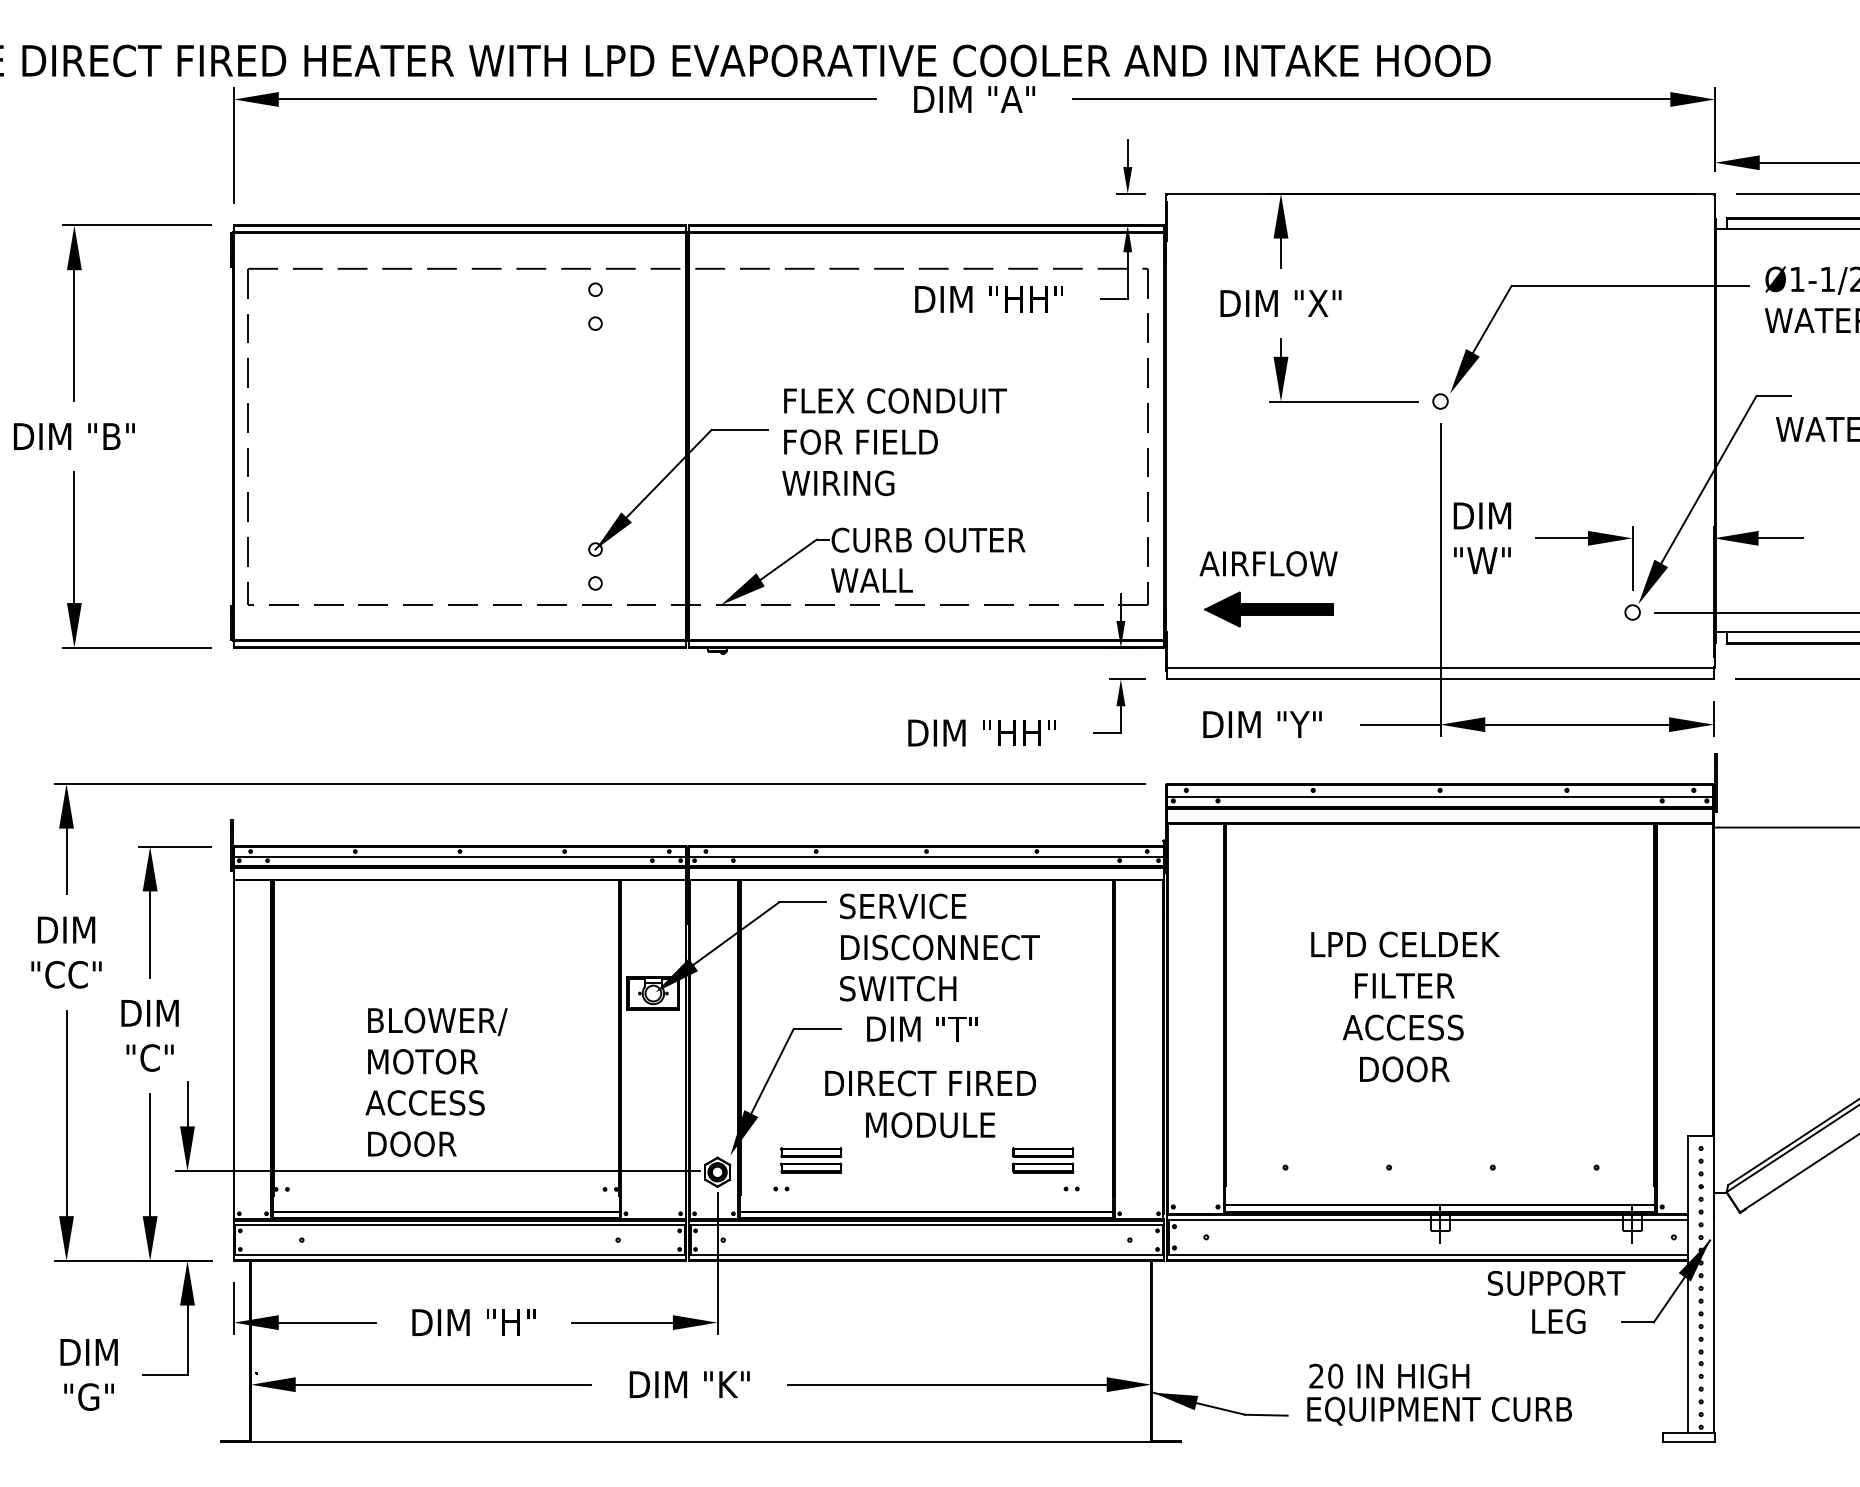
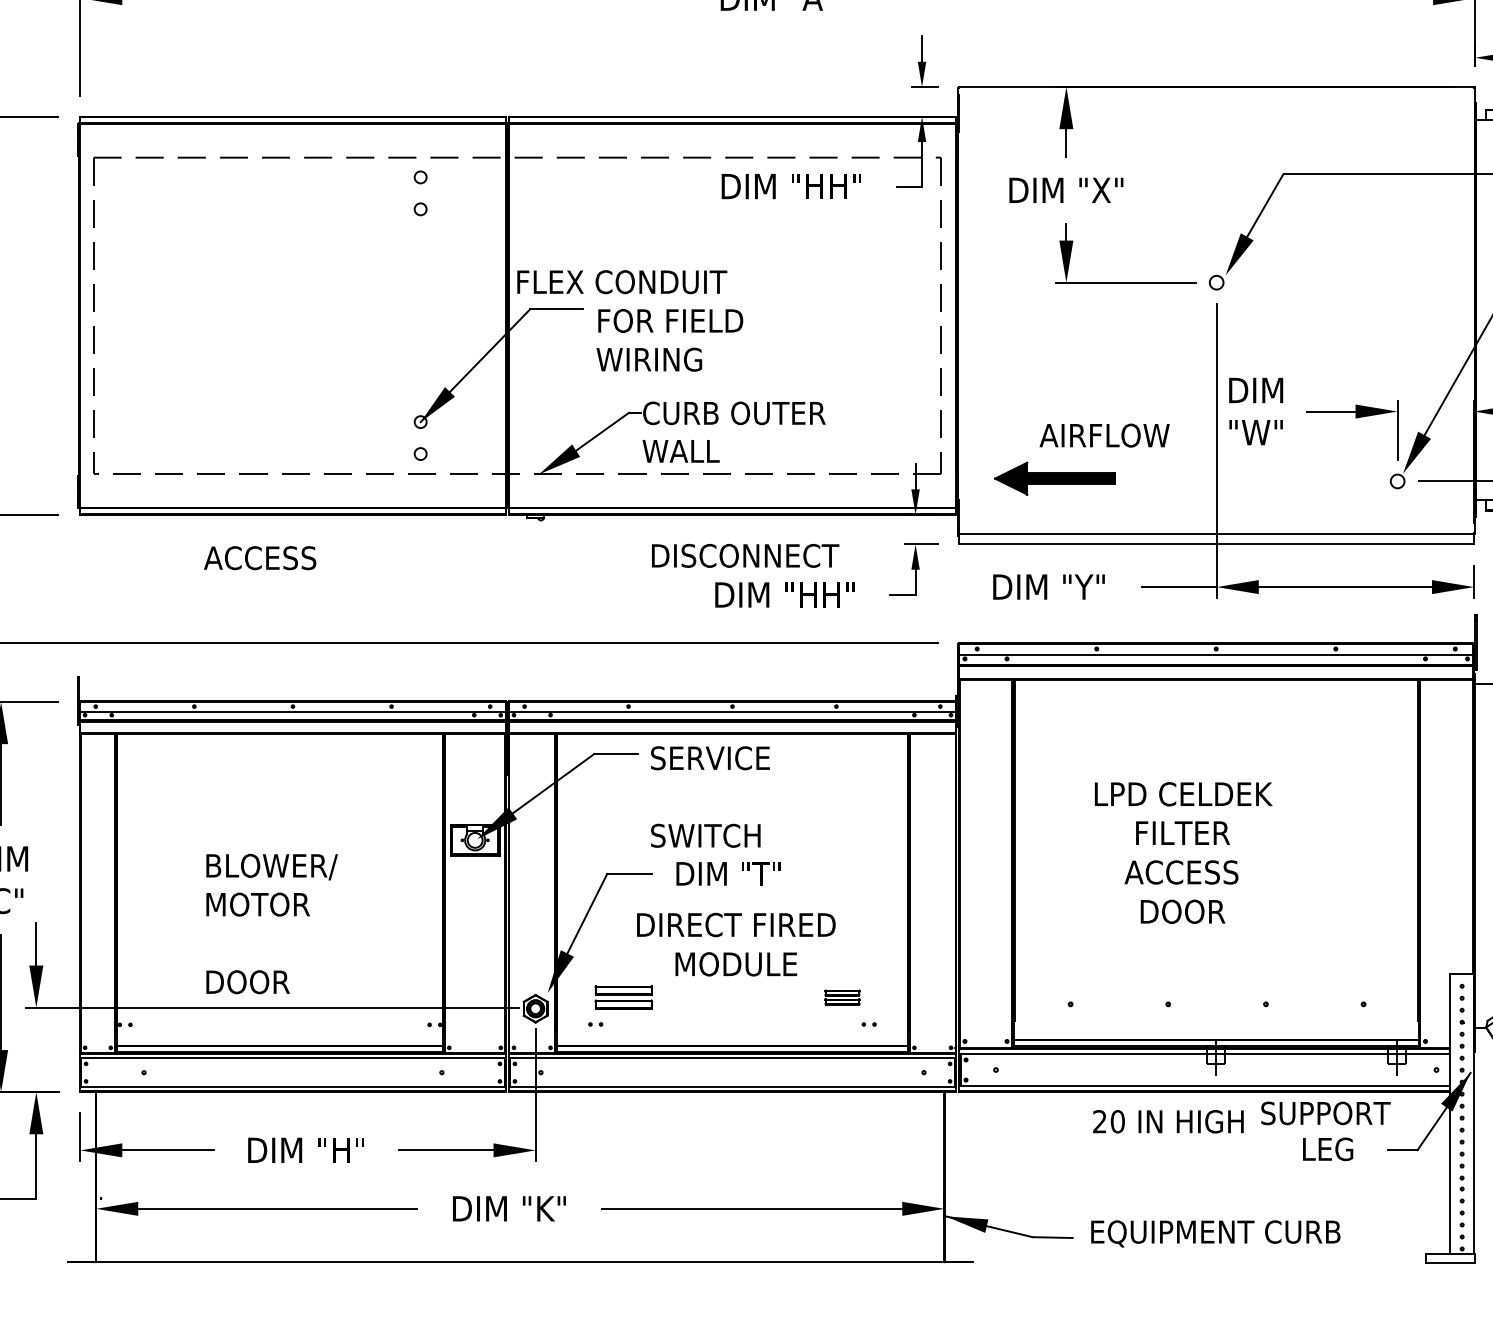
text: (895, 400) -> (622, 281), moved
text: (1268, 563) -> (1104, 435), moved
text: (940, 947) -> (745, 555), moved
text: (424, 1102) -> (259, 557), moved
part: (1043, 1160) -> (842, 997), size x0.6
text: (1389, 1375) -> (1168, 1121), moved

